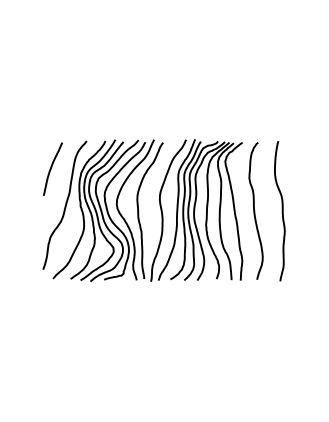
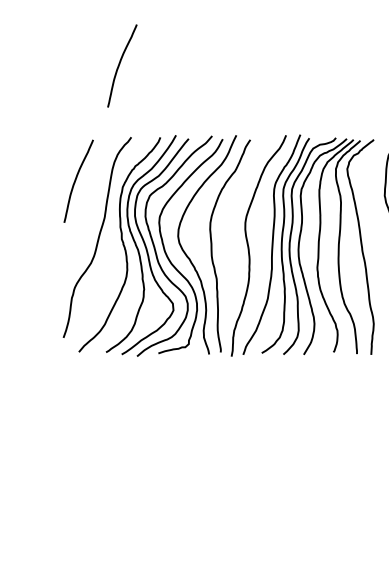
curve: (80, 93) -> (121, 63), added

